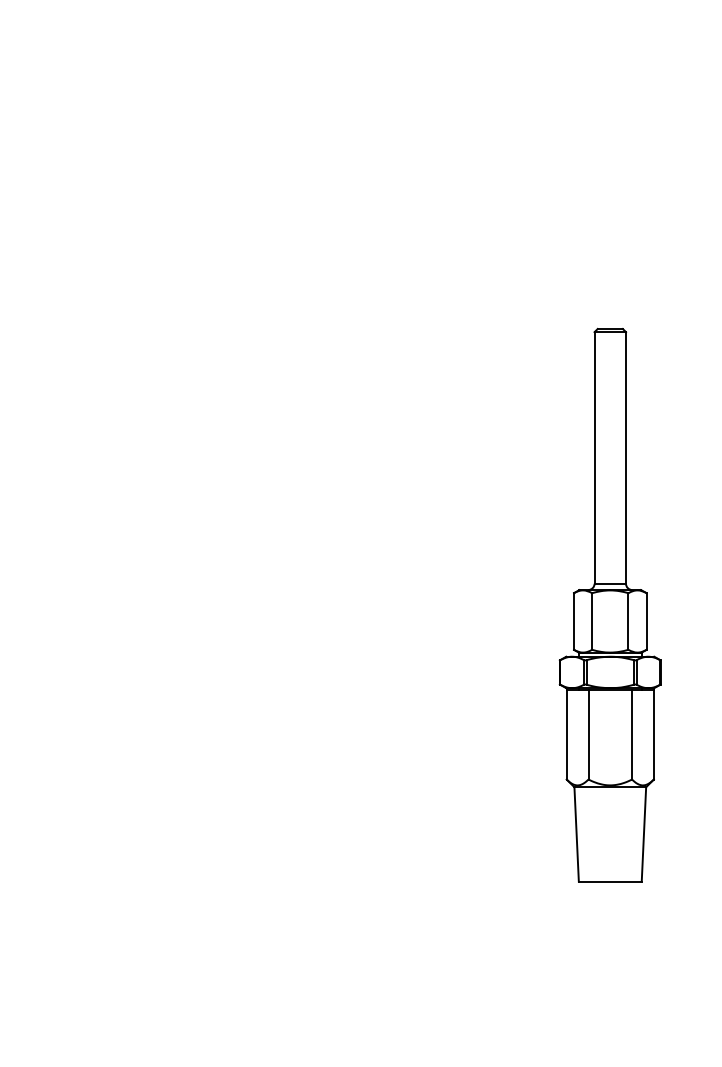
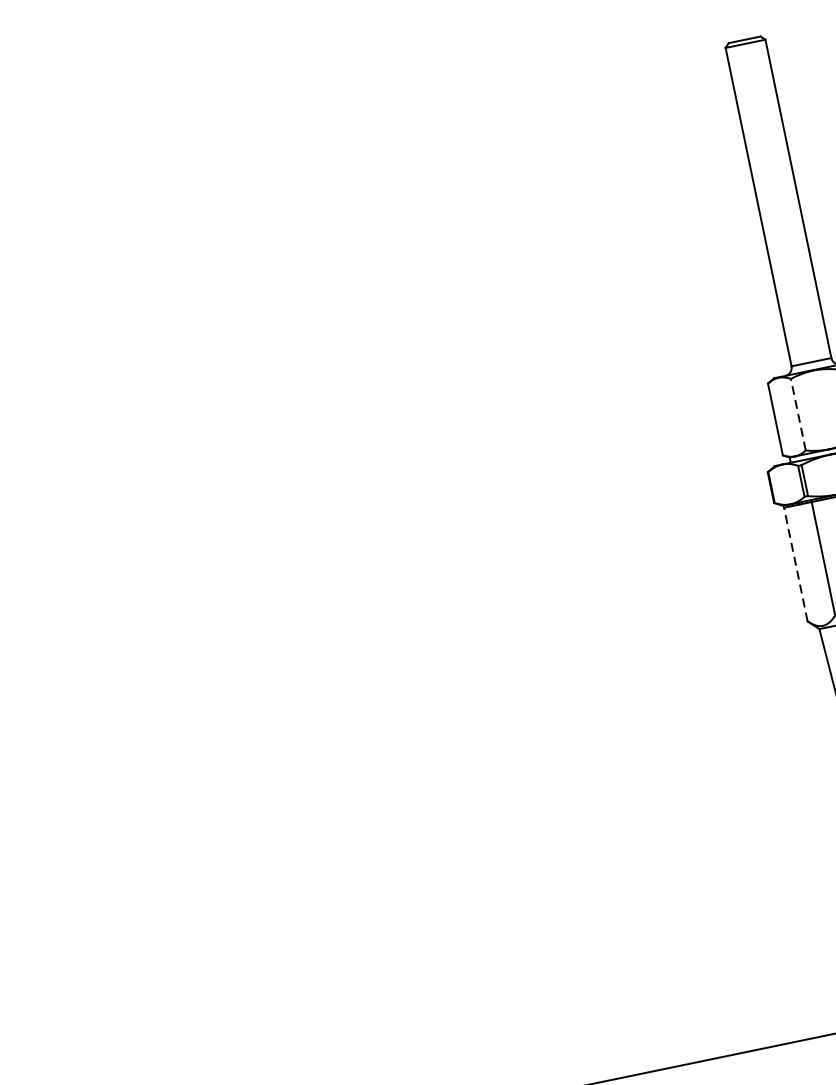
line: (592, 621) -> (798, 414), solid -> dashed
line: (566, 734) -> (795, 564), solid -> dashed

